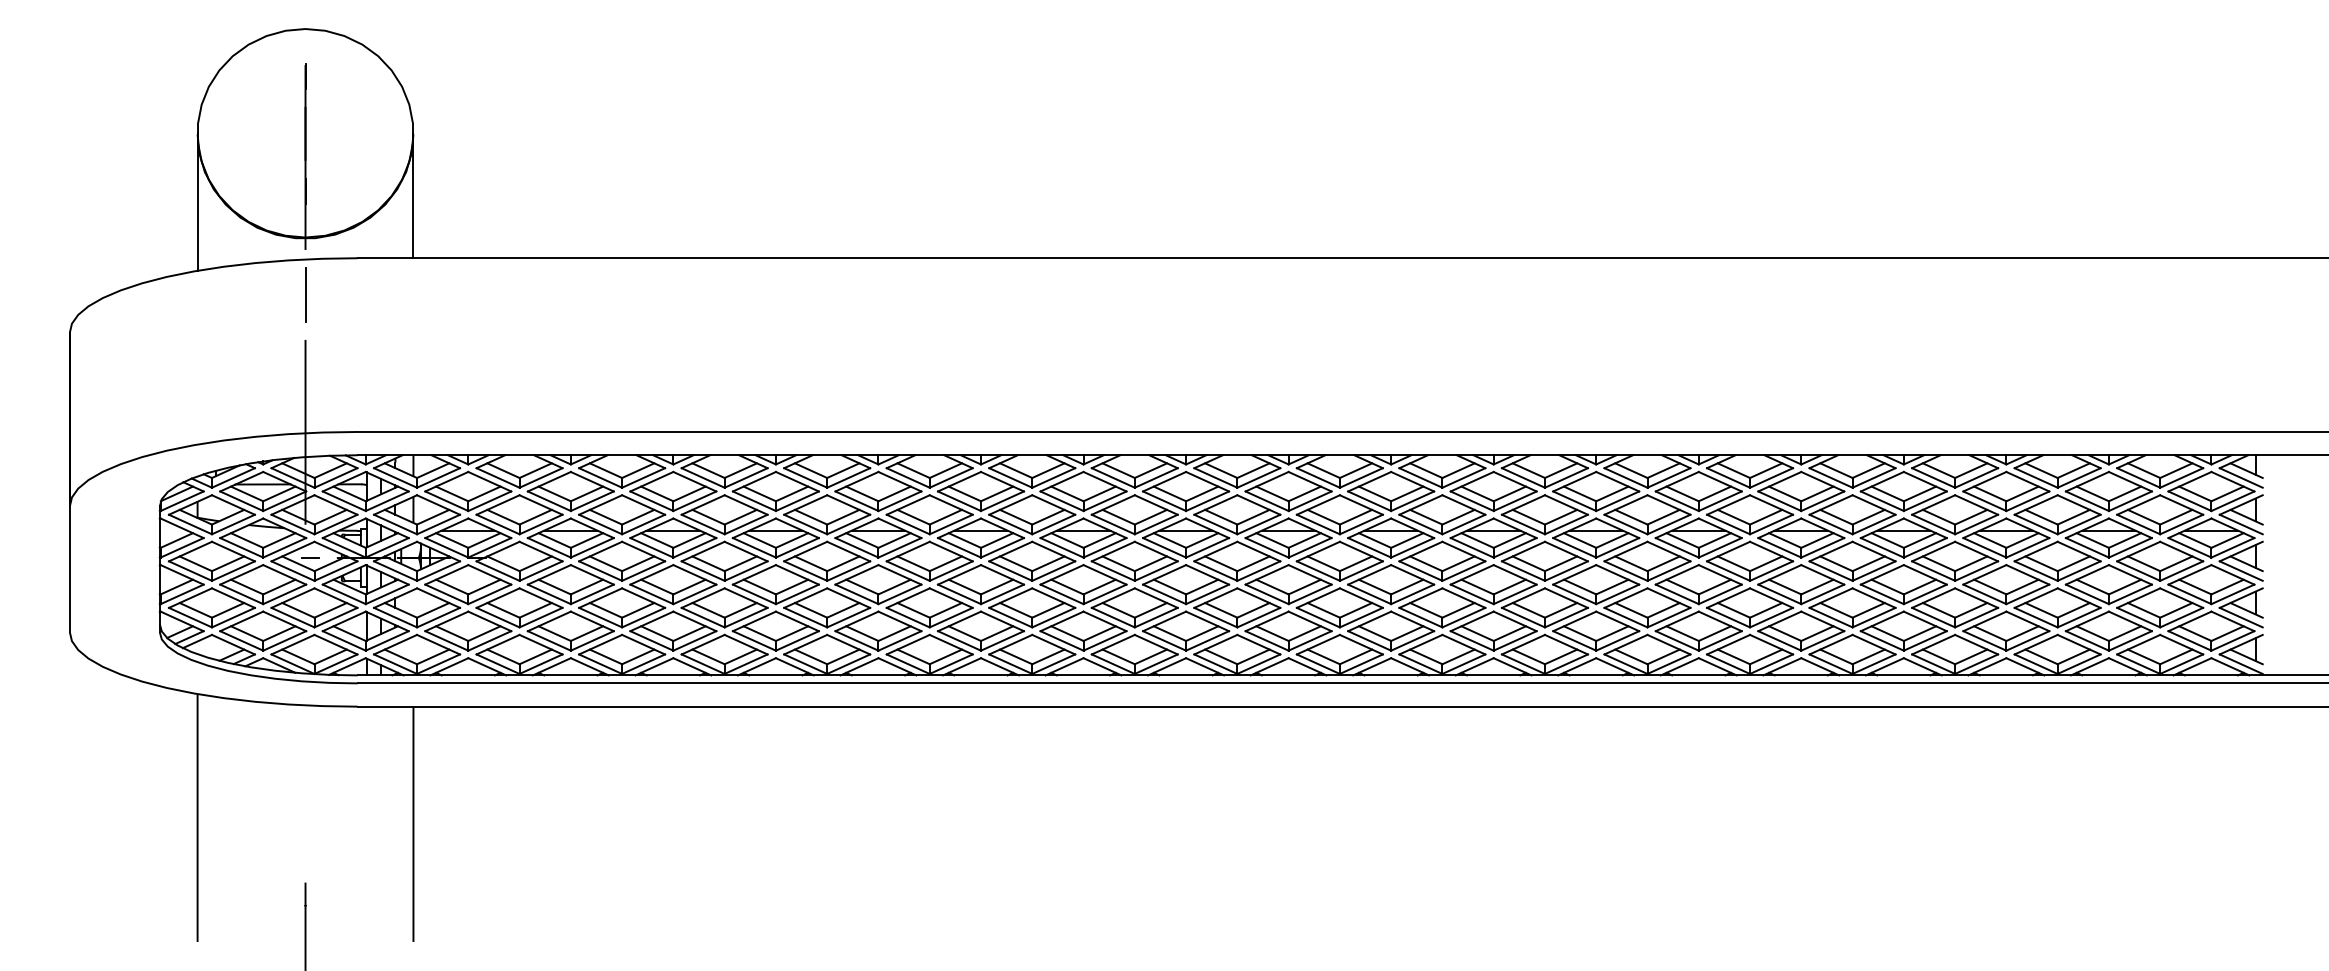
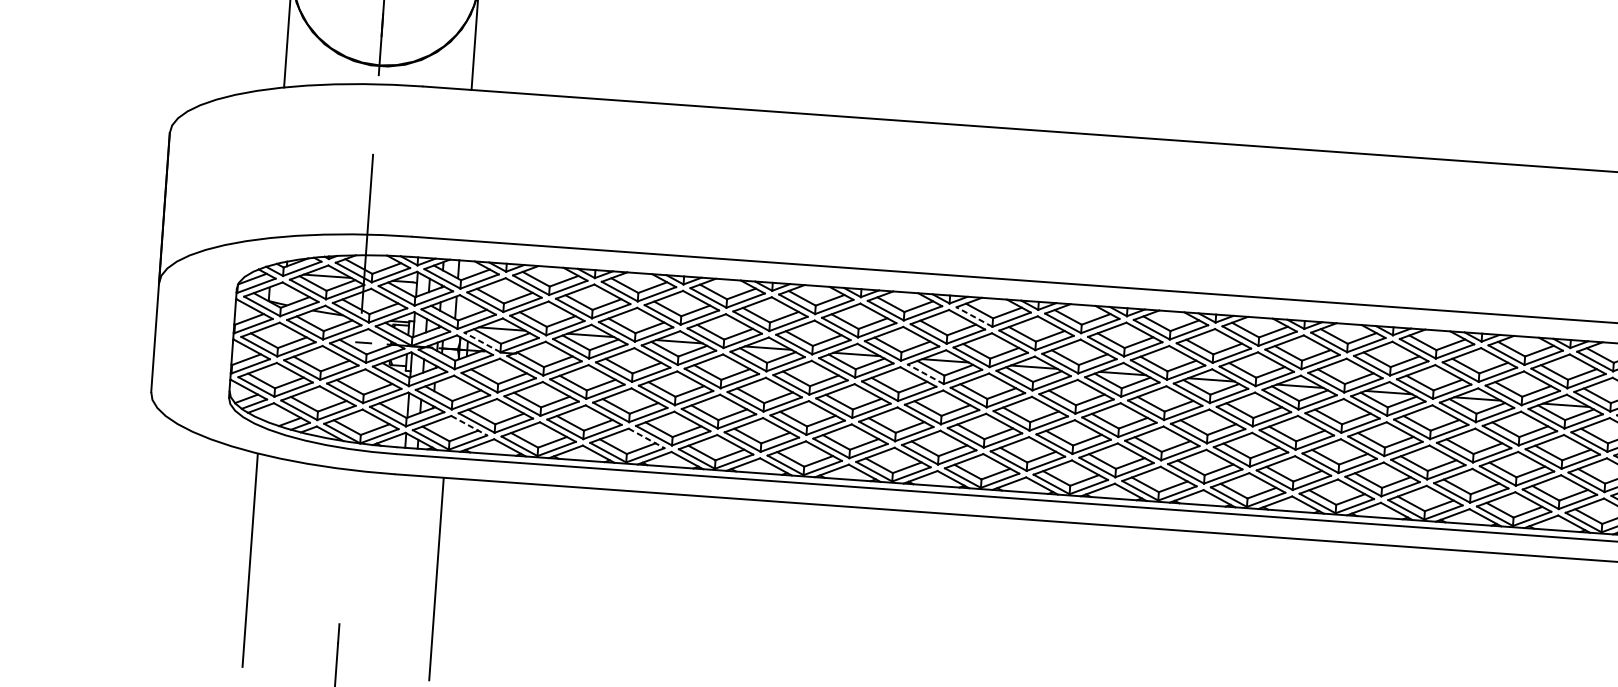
line: (305, 294) -> (375, 114), removed
line: (1010, 477) -> (974, 316), solid -> dashed
line: (446, 547) -> (482, 342), solid -> dashed
line: (959, 547) -> (925, 373), solid -> dashed
line: (438, 644) -> (469, 425), solid -> dashed
line: (643, 644) -> (646, 438), solid -> dashed

